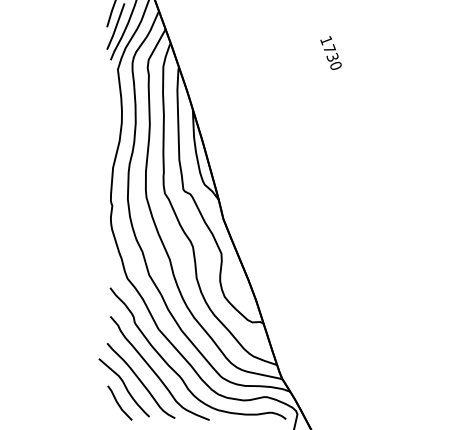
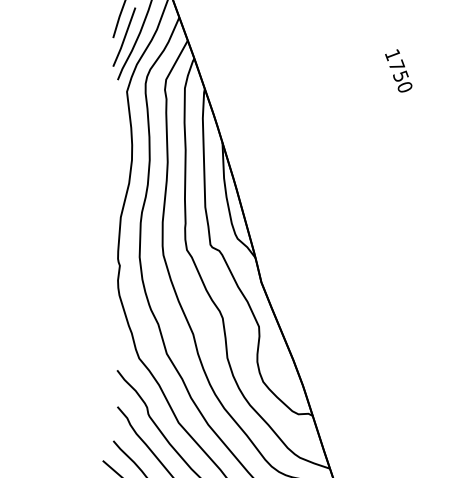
text: (333, 56) -> (401, 75), 1730 -> 1750

